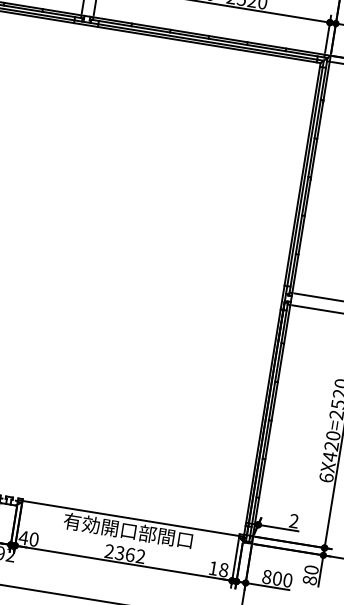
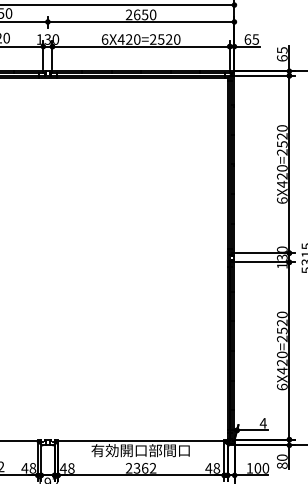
text: (292, 521) -> (262, 423), 2 -> 4
text: (34, 539) -> (71, 468), 40 -> 48
text: (212, 568) -> (208, 468), 18 -> 48
text: (266, 577) -> (249, 468), 800 -> 100

